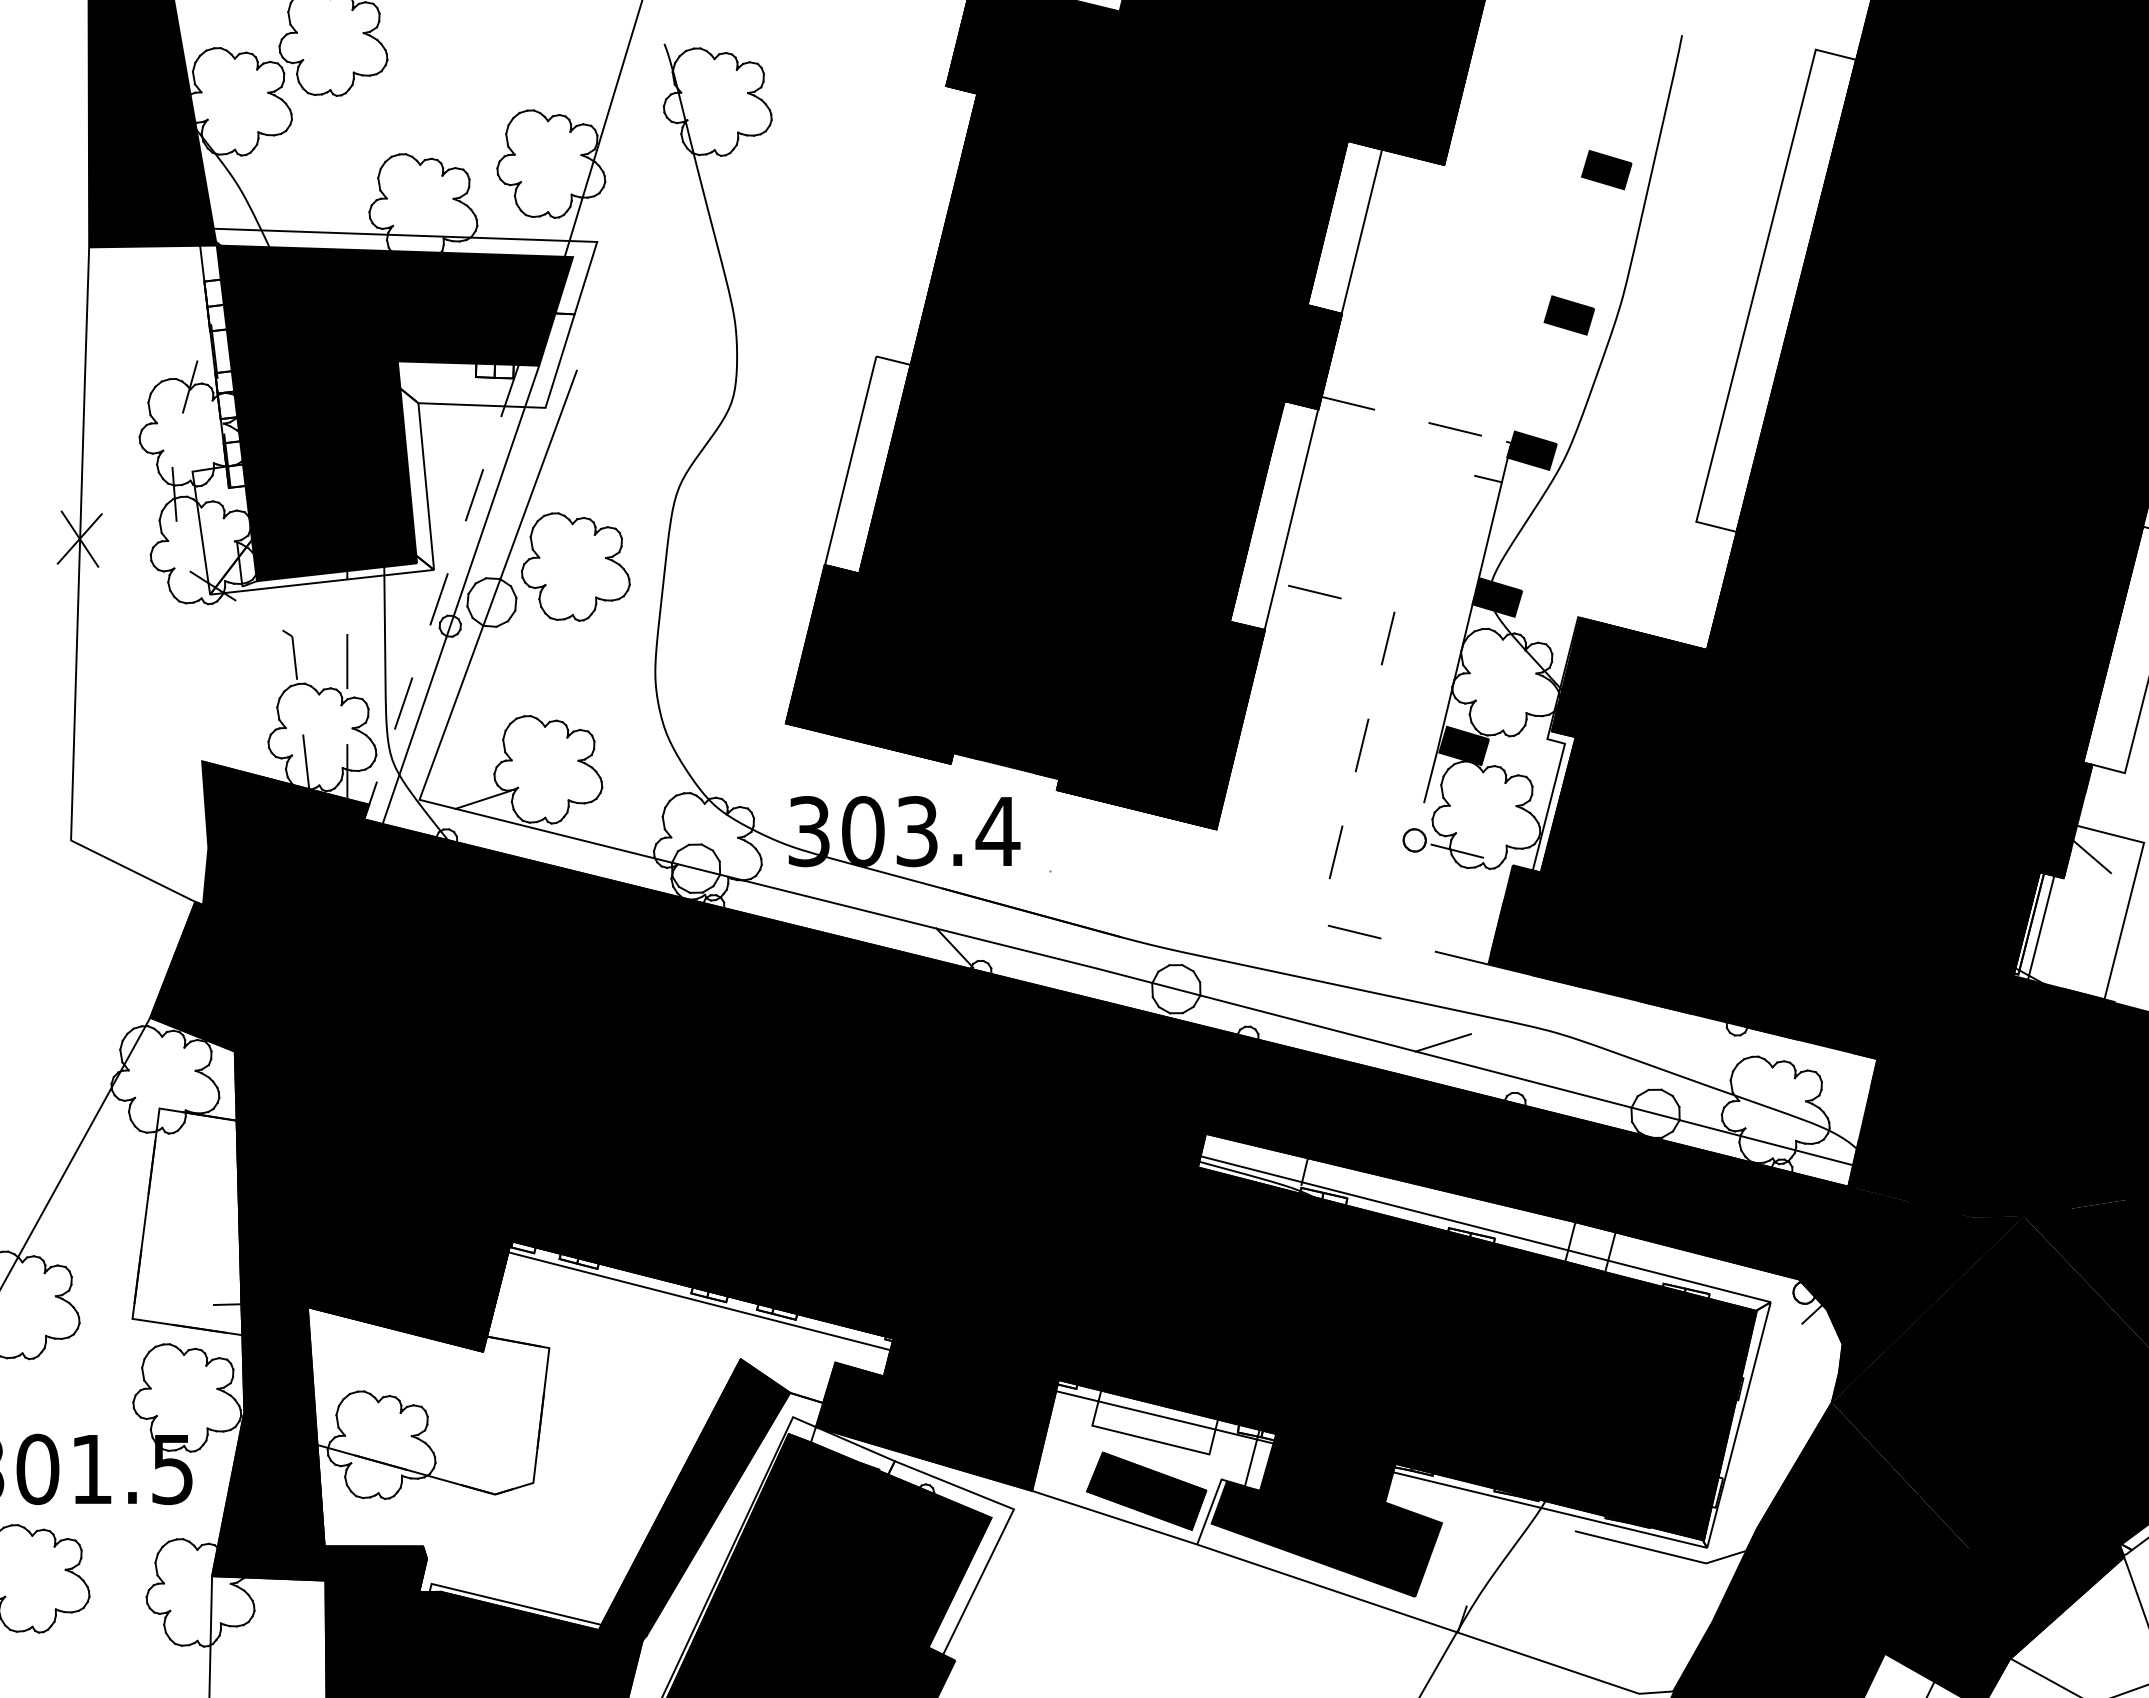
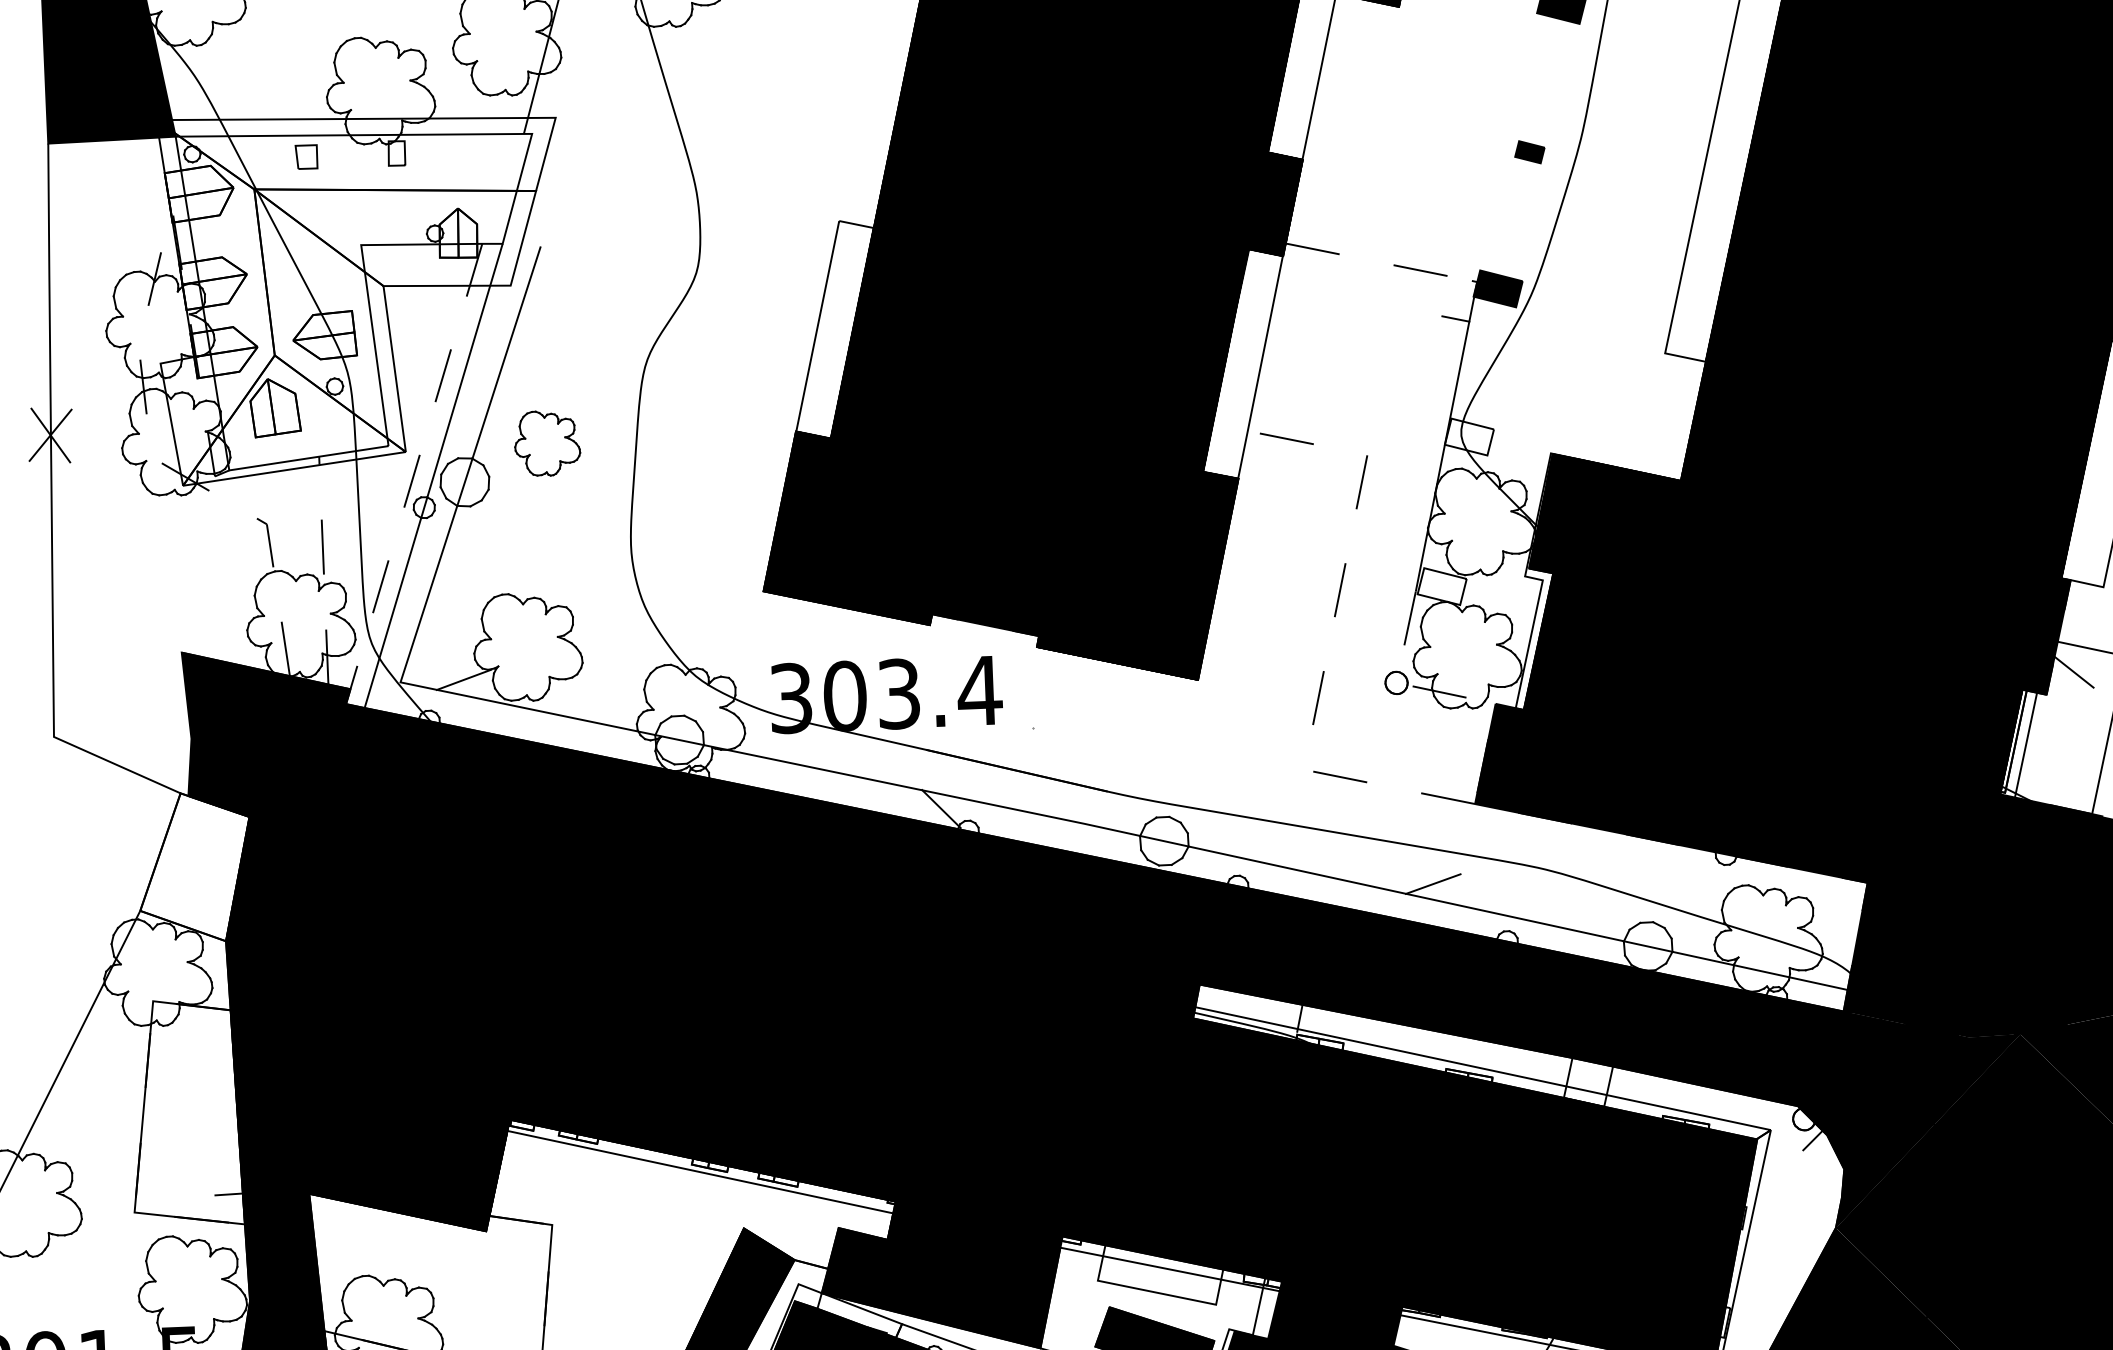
part: (1568, 315) -> (1529, 152), size x0.6
fill: (394, 413) -> (360, 297), removed
part: (575, 566) -> (547, 442), size x0.6
fill: (1497, 597) -> (1469, 436), removed
fill: (1464, 745) -> (1442, 586), removed
fill: (206, 976) -> (194, 867), removed

